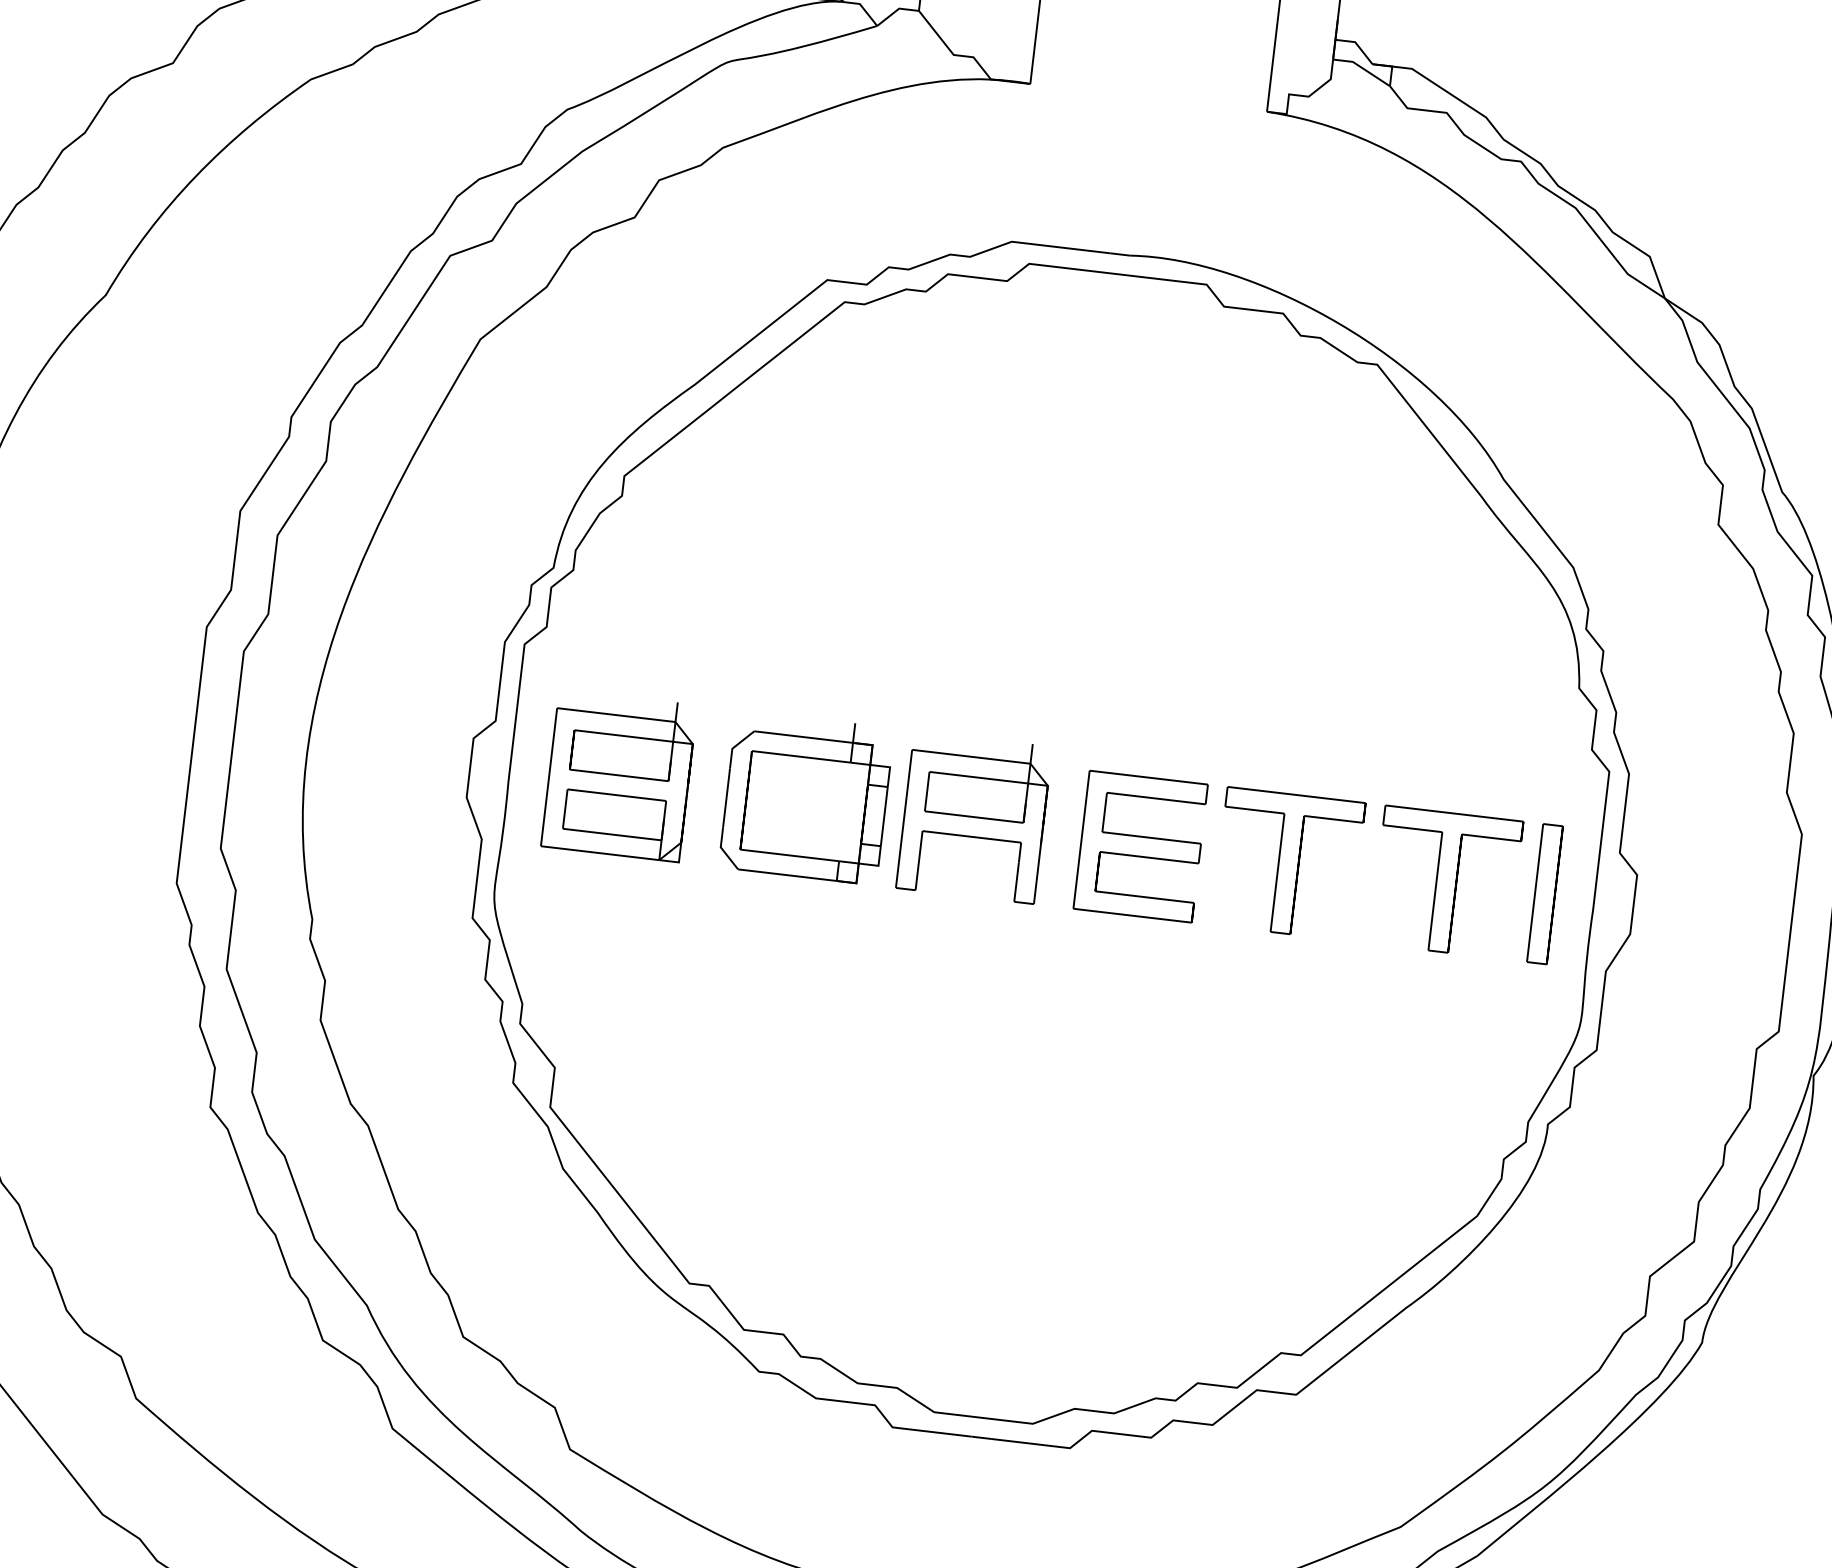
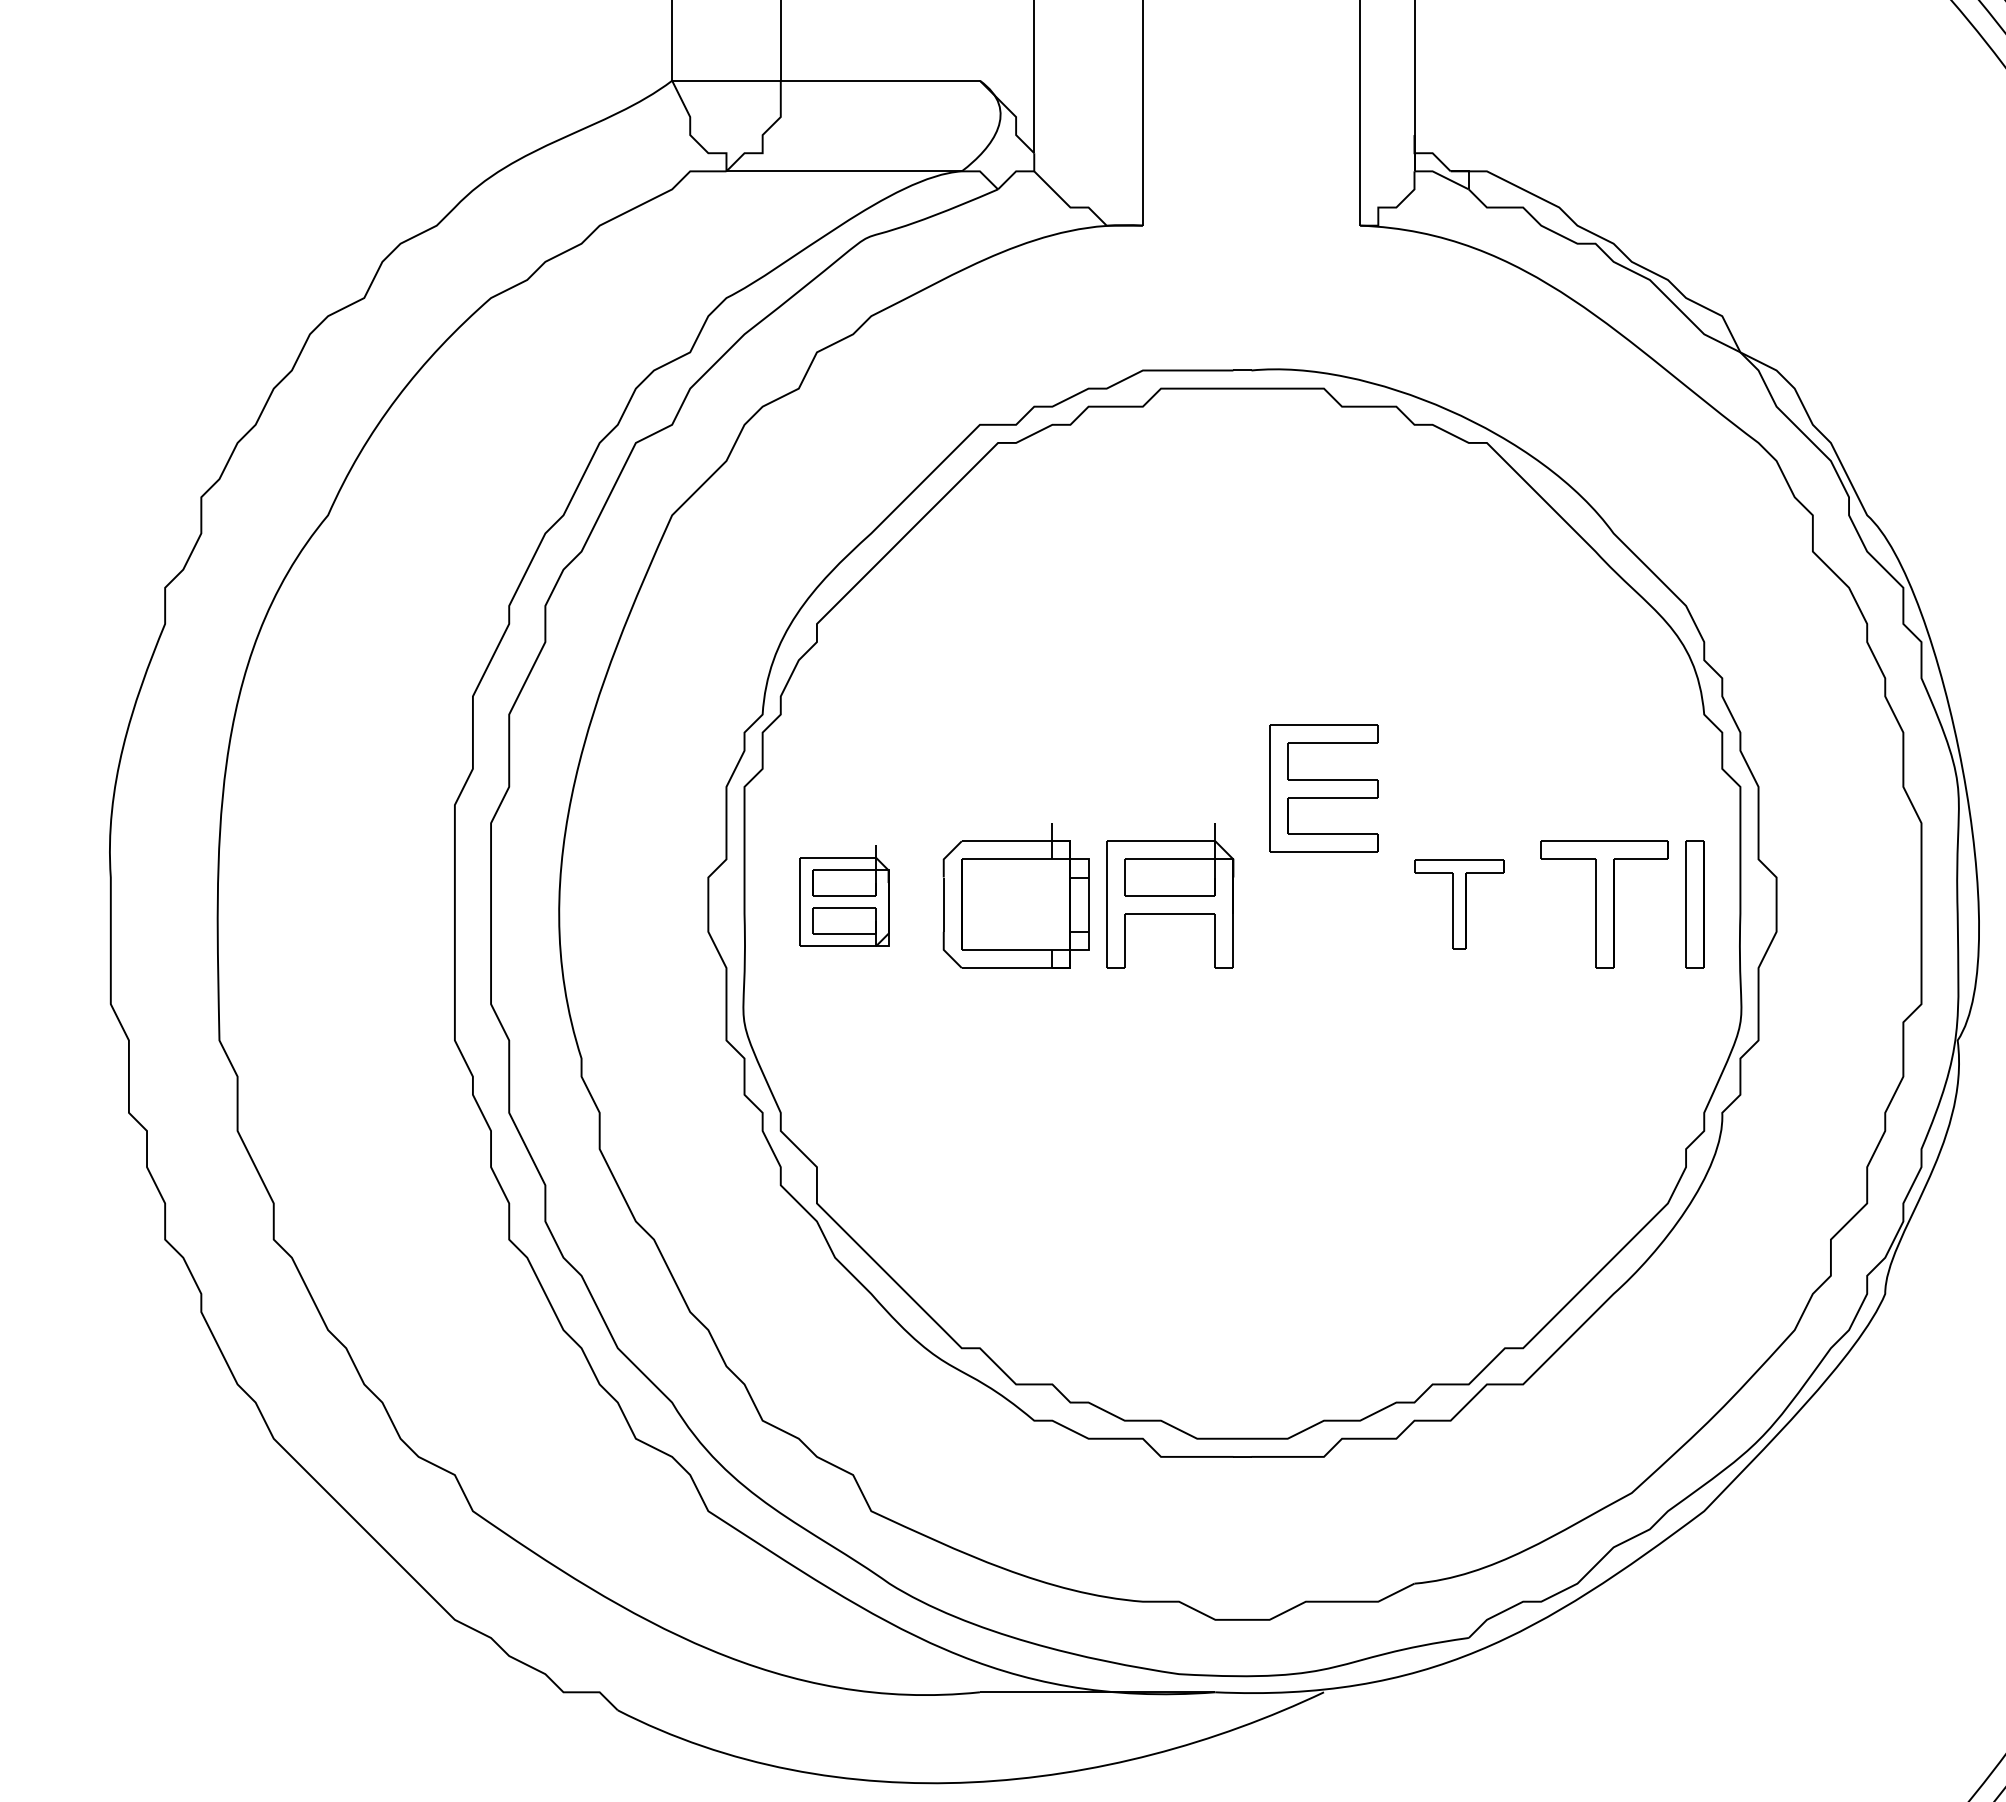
part: (619, 775) -> (844, 895), size x0.7
part: (1140, 846) -> (1323, 788), moved
part: (1288, 863) -> (1459, 904), size x0.7

